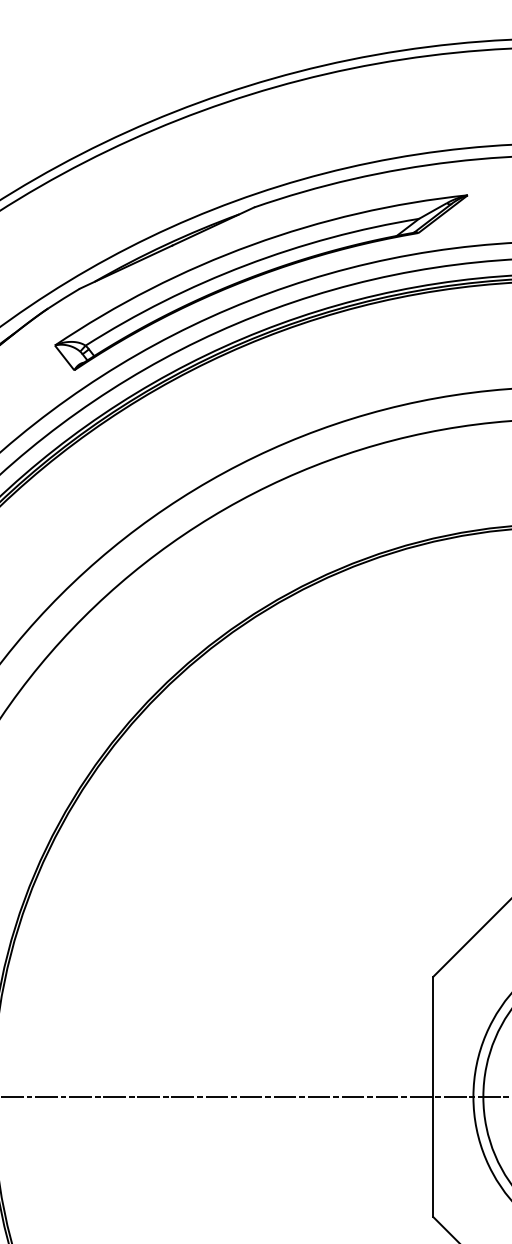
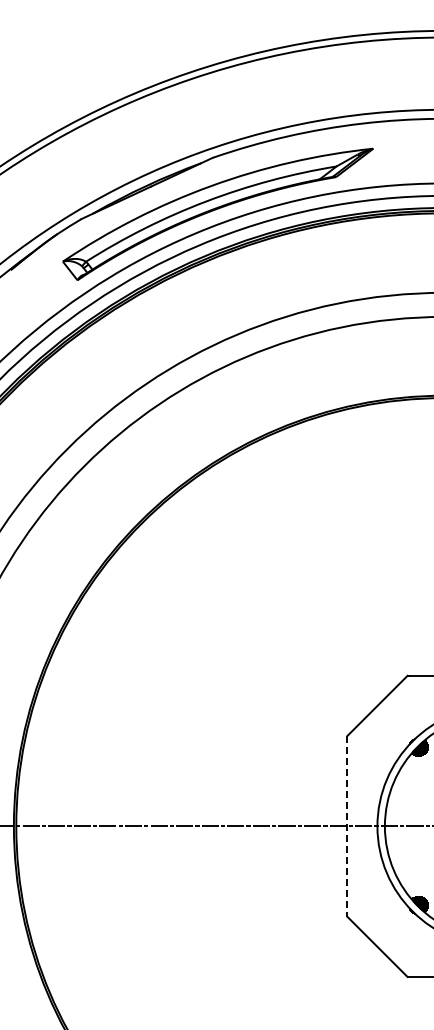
line: (433, 1097) -> (347, 826), solid -> dashed

